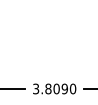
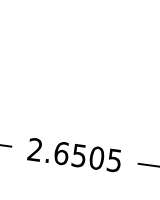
text: (54, 88) -> (74, 154), 3.8090 -> 2.6505

